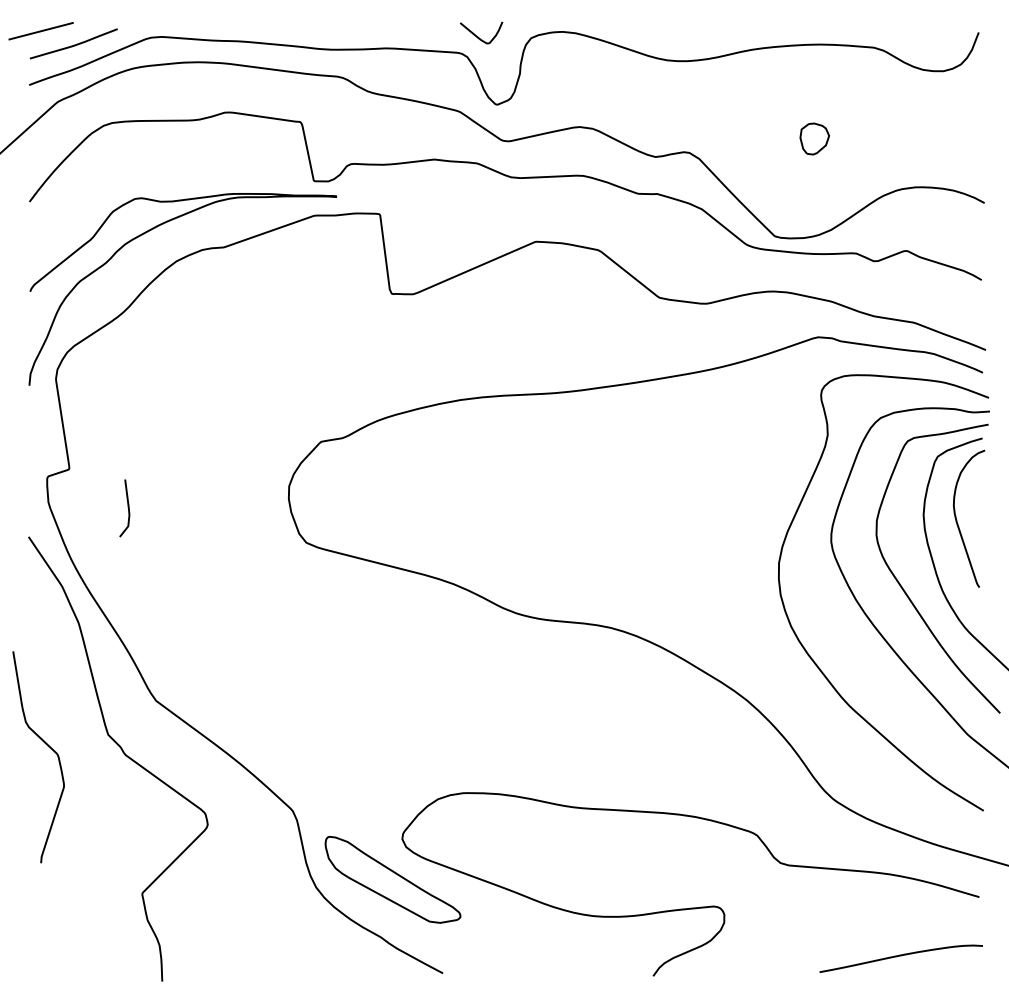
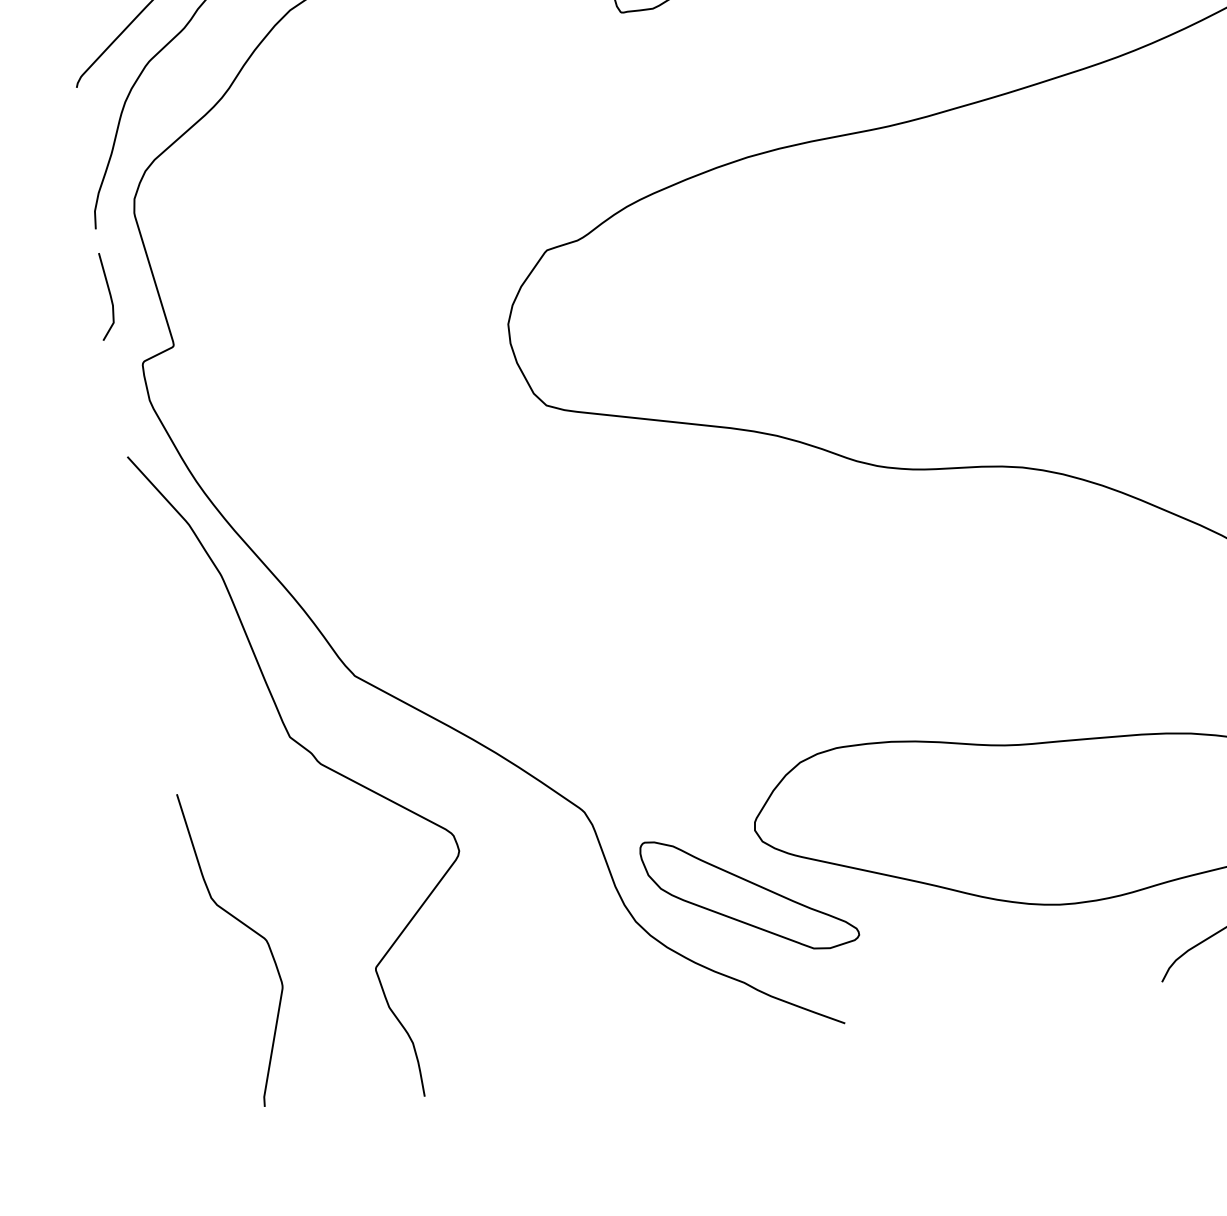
line: (127, 507) -> (108, 294), moved
curve: (48, 747) -> (250, 931), moved

